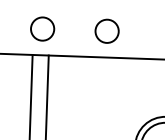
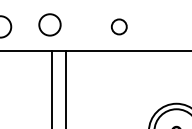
circle: (42, 28) -> (49, 24), moved
circle: (106, 30) -> (118, 26), size x0.7

